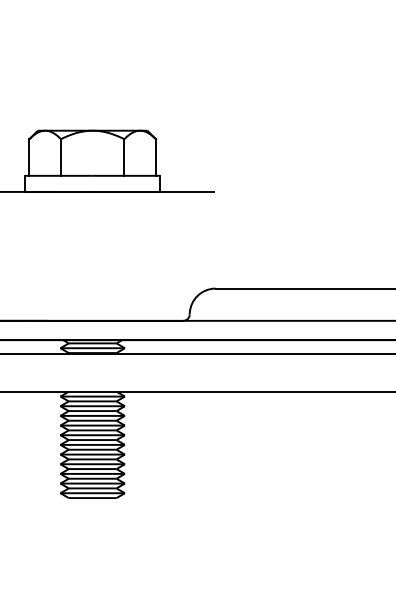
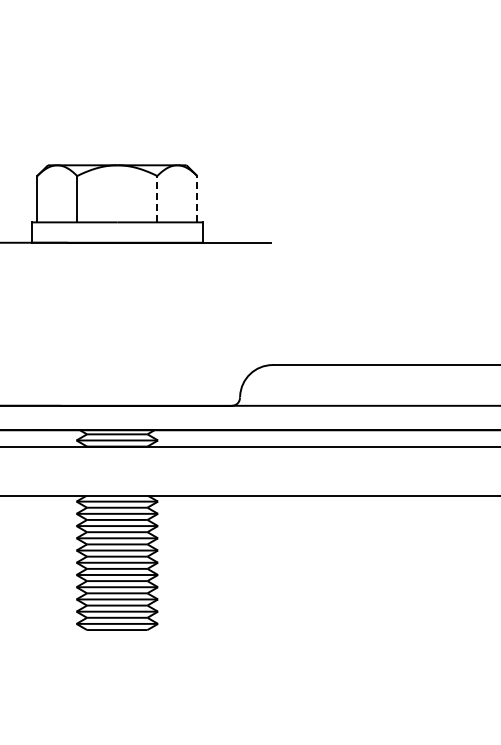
line: (124, 156) -> (157, 198), solid -> dashed
line: (156, 156) -> (197, 198), solid -> dashed

